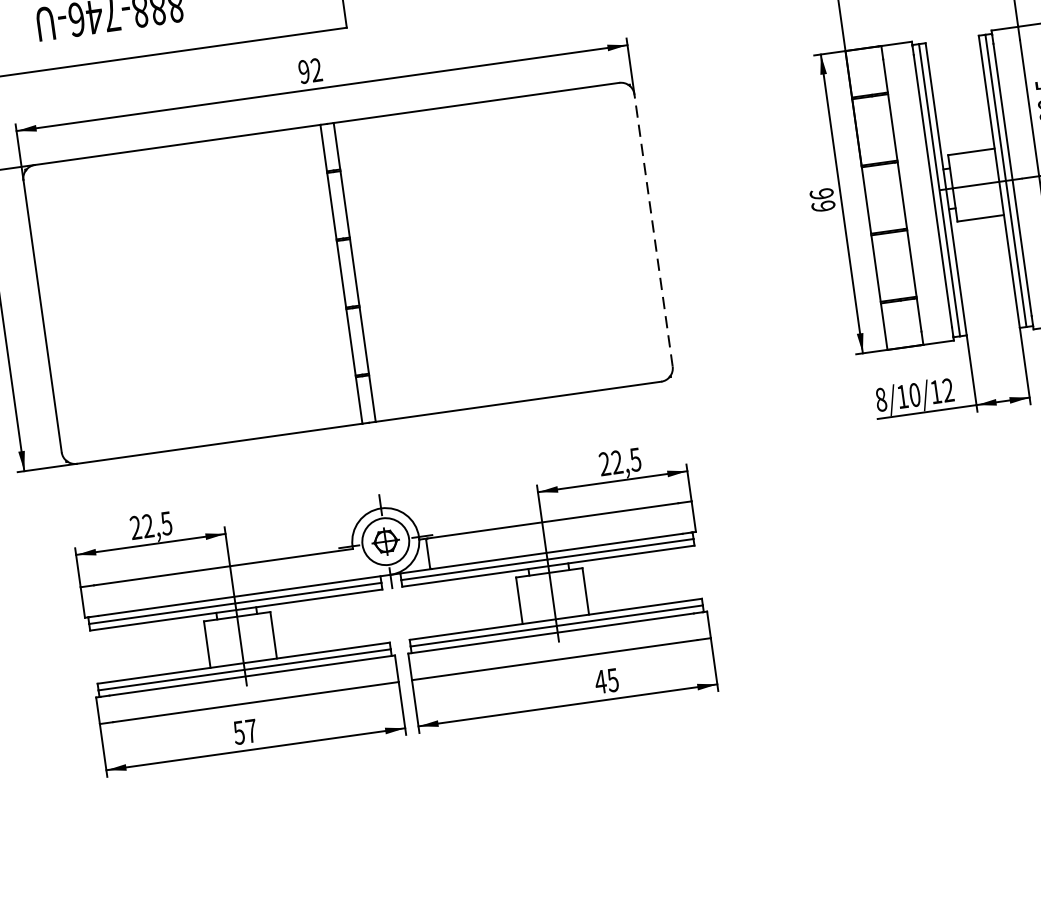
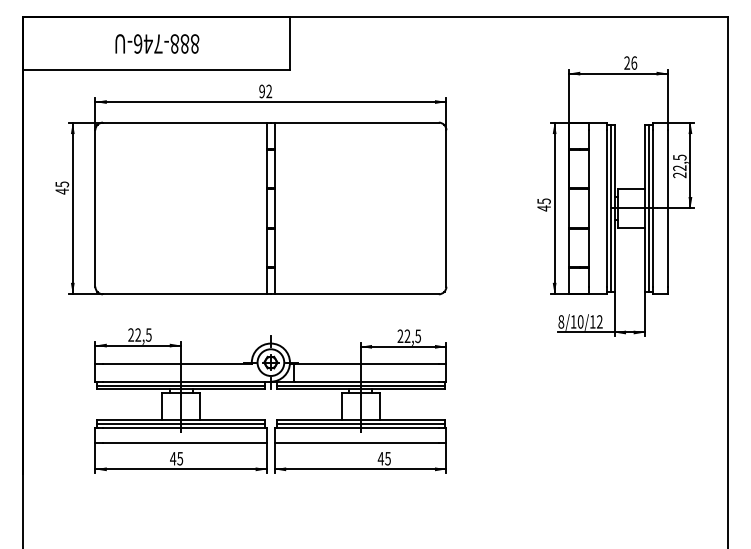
text: (821, 199) -> (543, 204), 66 -> 45
line: (653, 228) -> (446, 207), dashed -> solid
text: (244, 731) -> (176, 458), 57 -> 45

